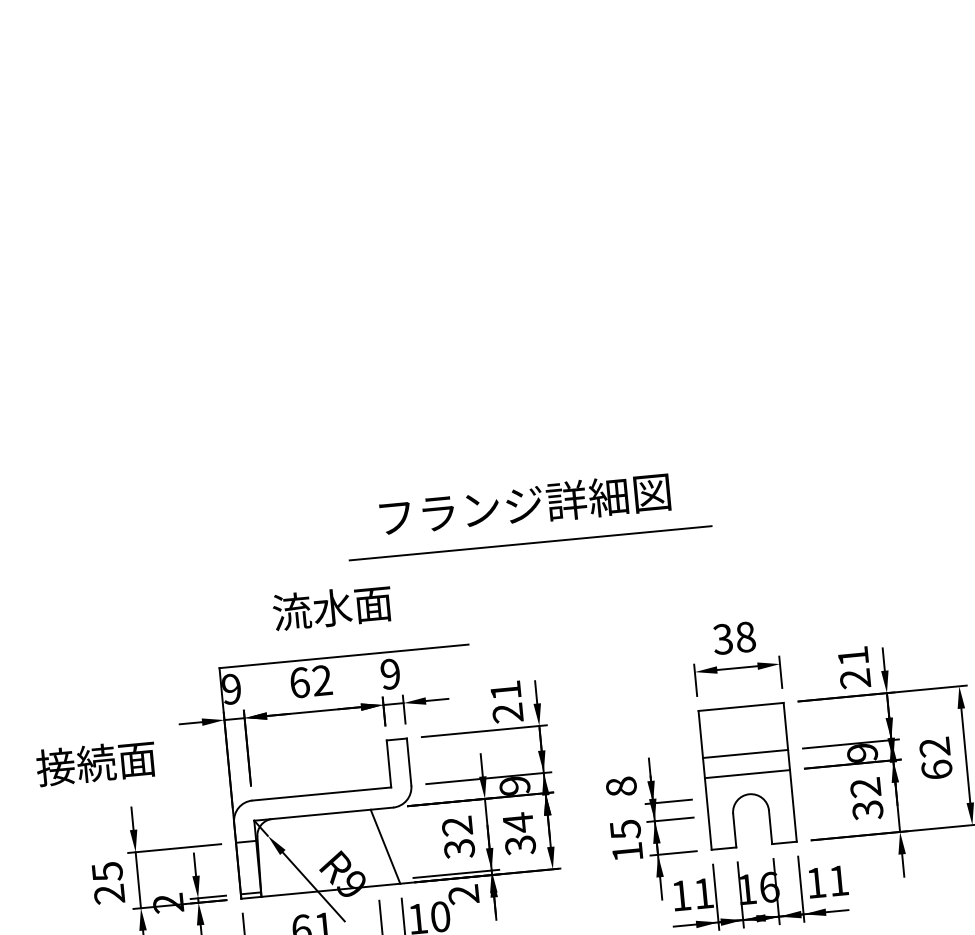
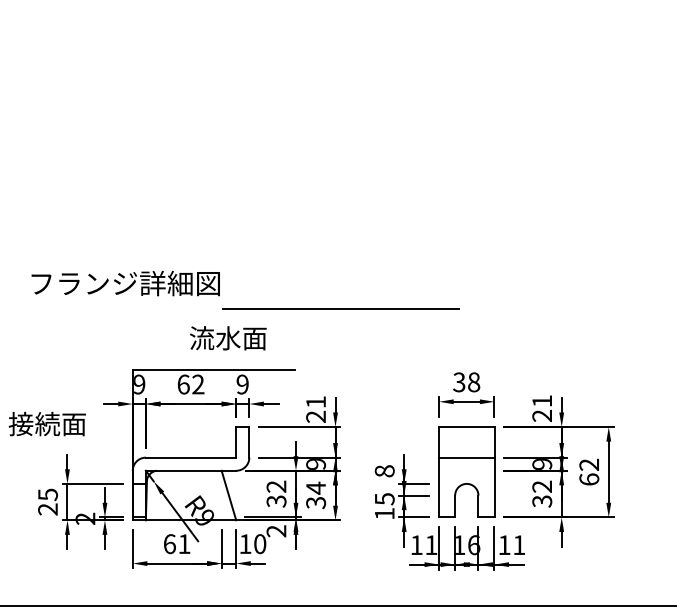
text: (524, 504) -> (125, 283), moved
text: (332, 608) -> (228, 338), moved
line: (746, 773) -> (466, 470), removed

